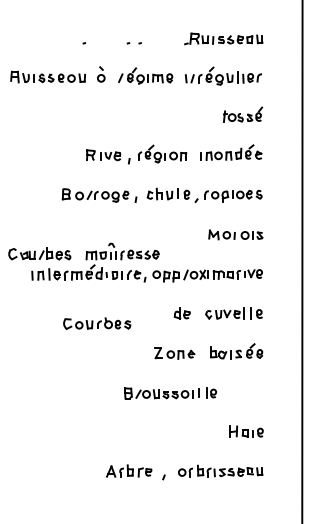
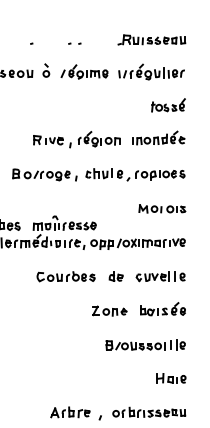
part: (97, 323) -> (66, 276), moved
part: (170, 393) -> (145, 345), moved

